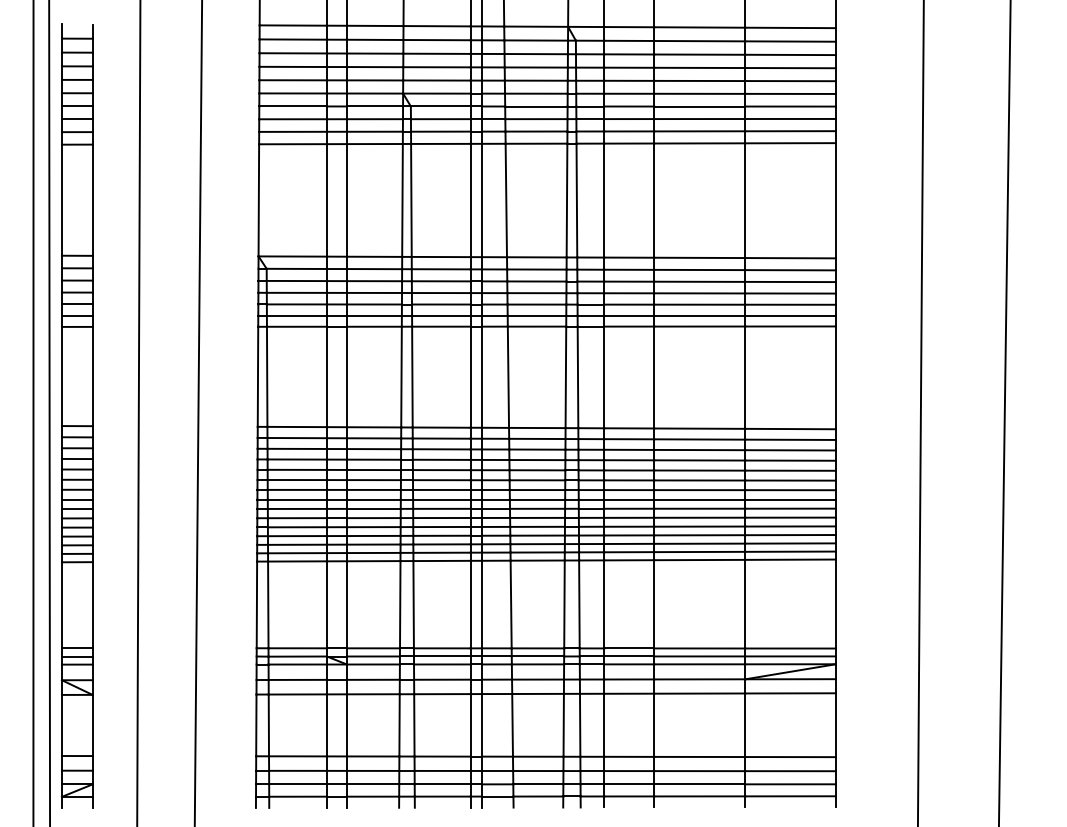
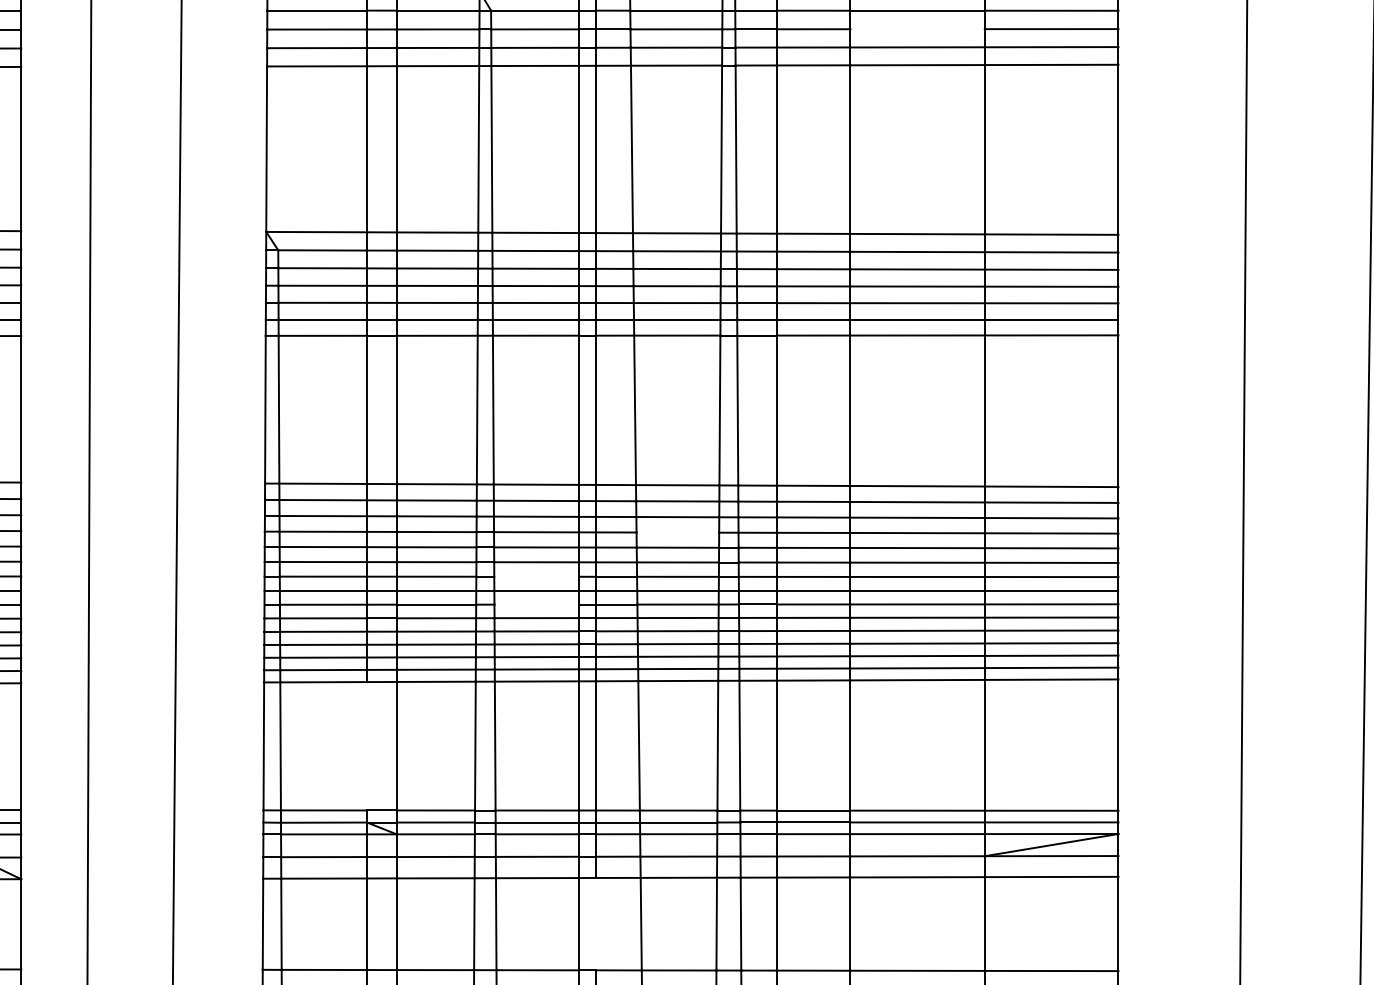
line: (699, 119) -> (917, 29), removed
line: (537, 460) -> (677, 533), removed
line: (441, 489) -> (536, 576), removed
line: (441, 508) -> (536, 604), removed
line: (326, 604) -> (366, 745), removed
line: (482, 725) -> (596, 924), removed

